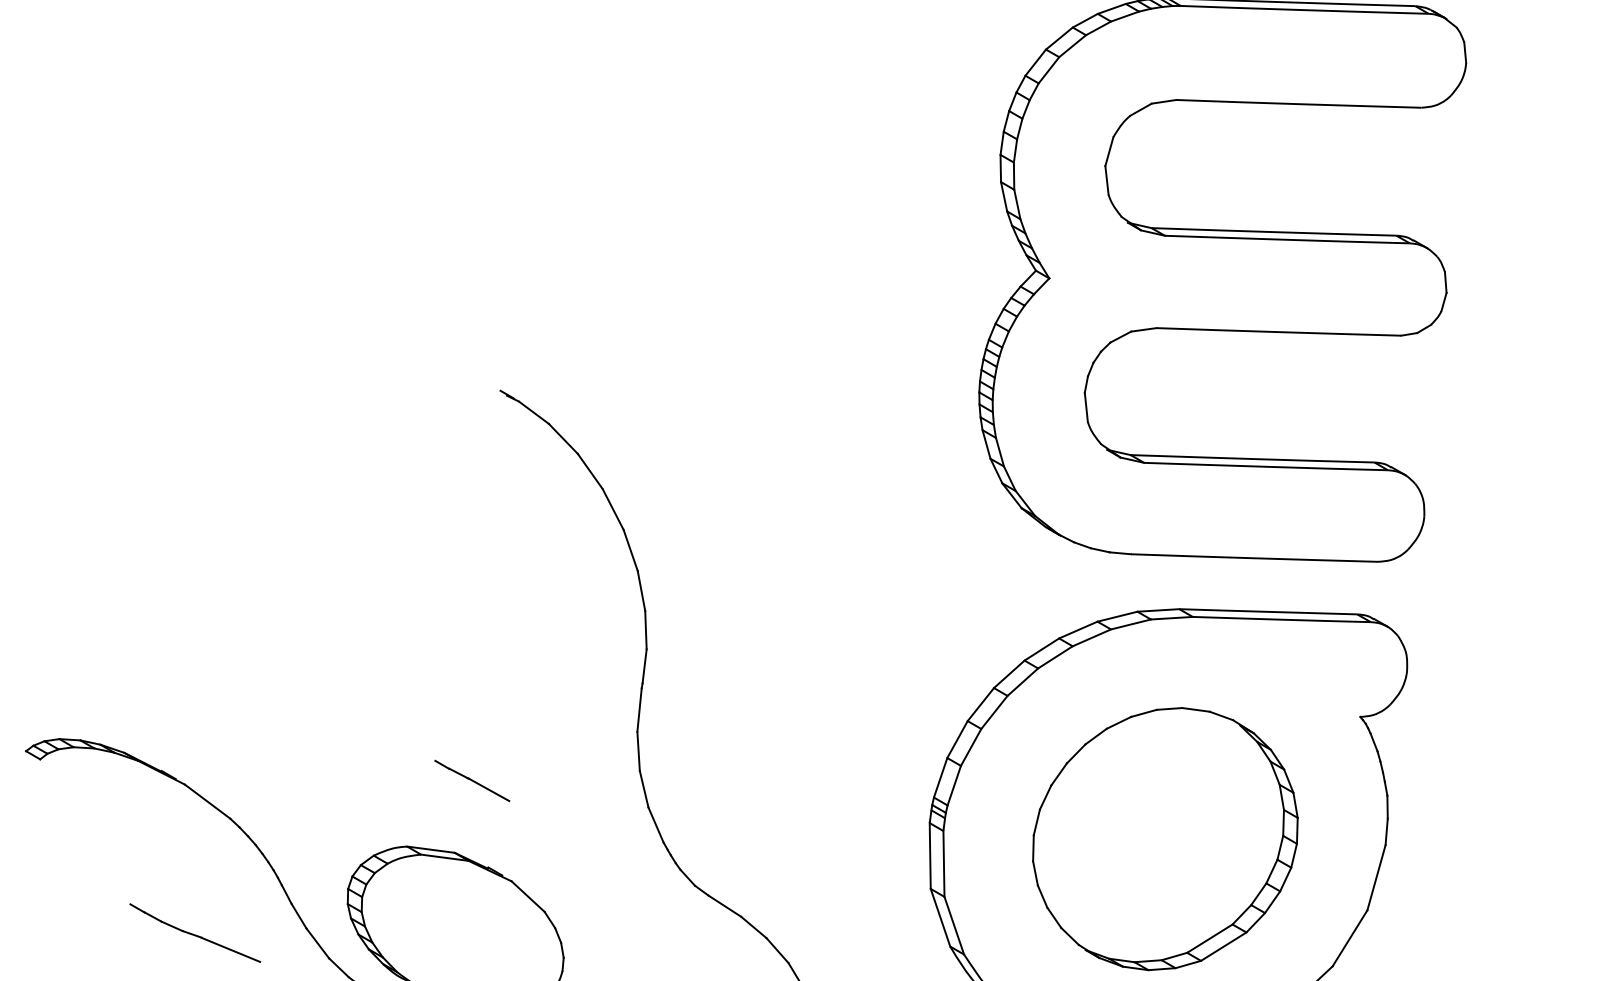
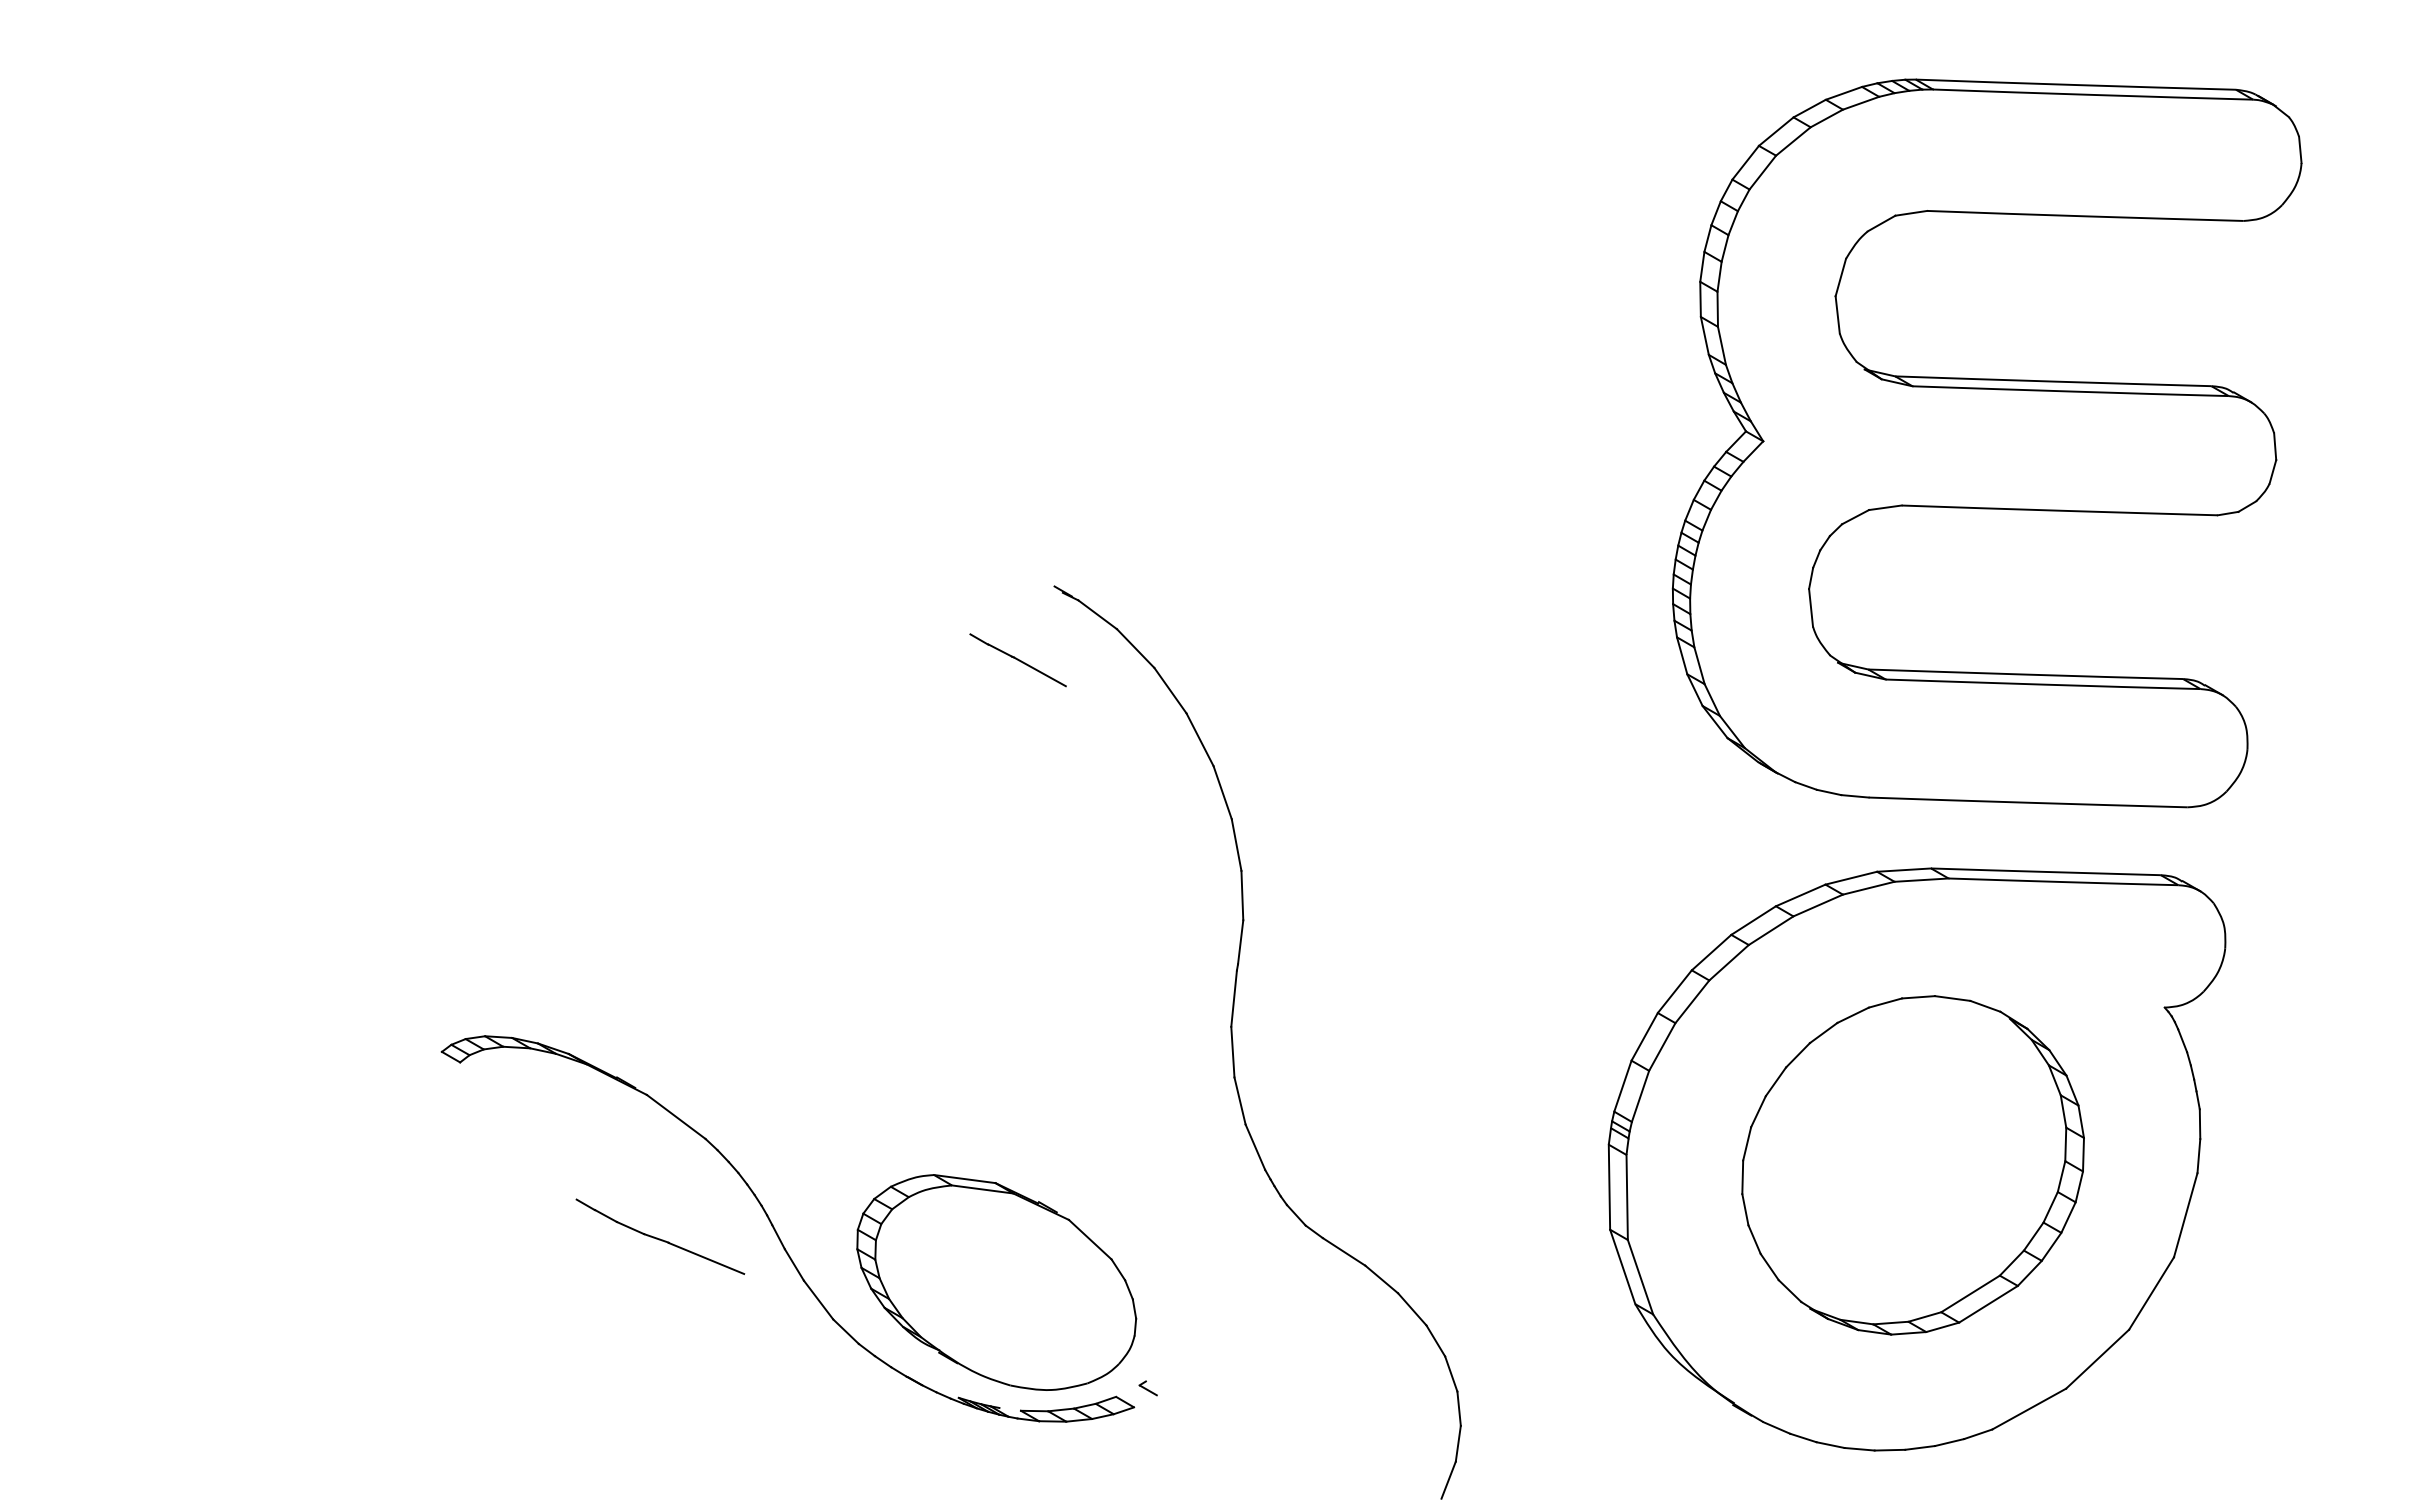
line: (471, 781) -> (1017, 660), moved
part: (195, 932) -> (660, 1236), moved

